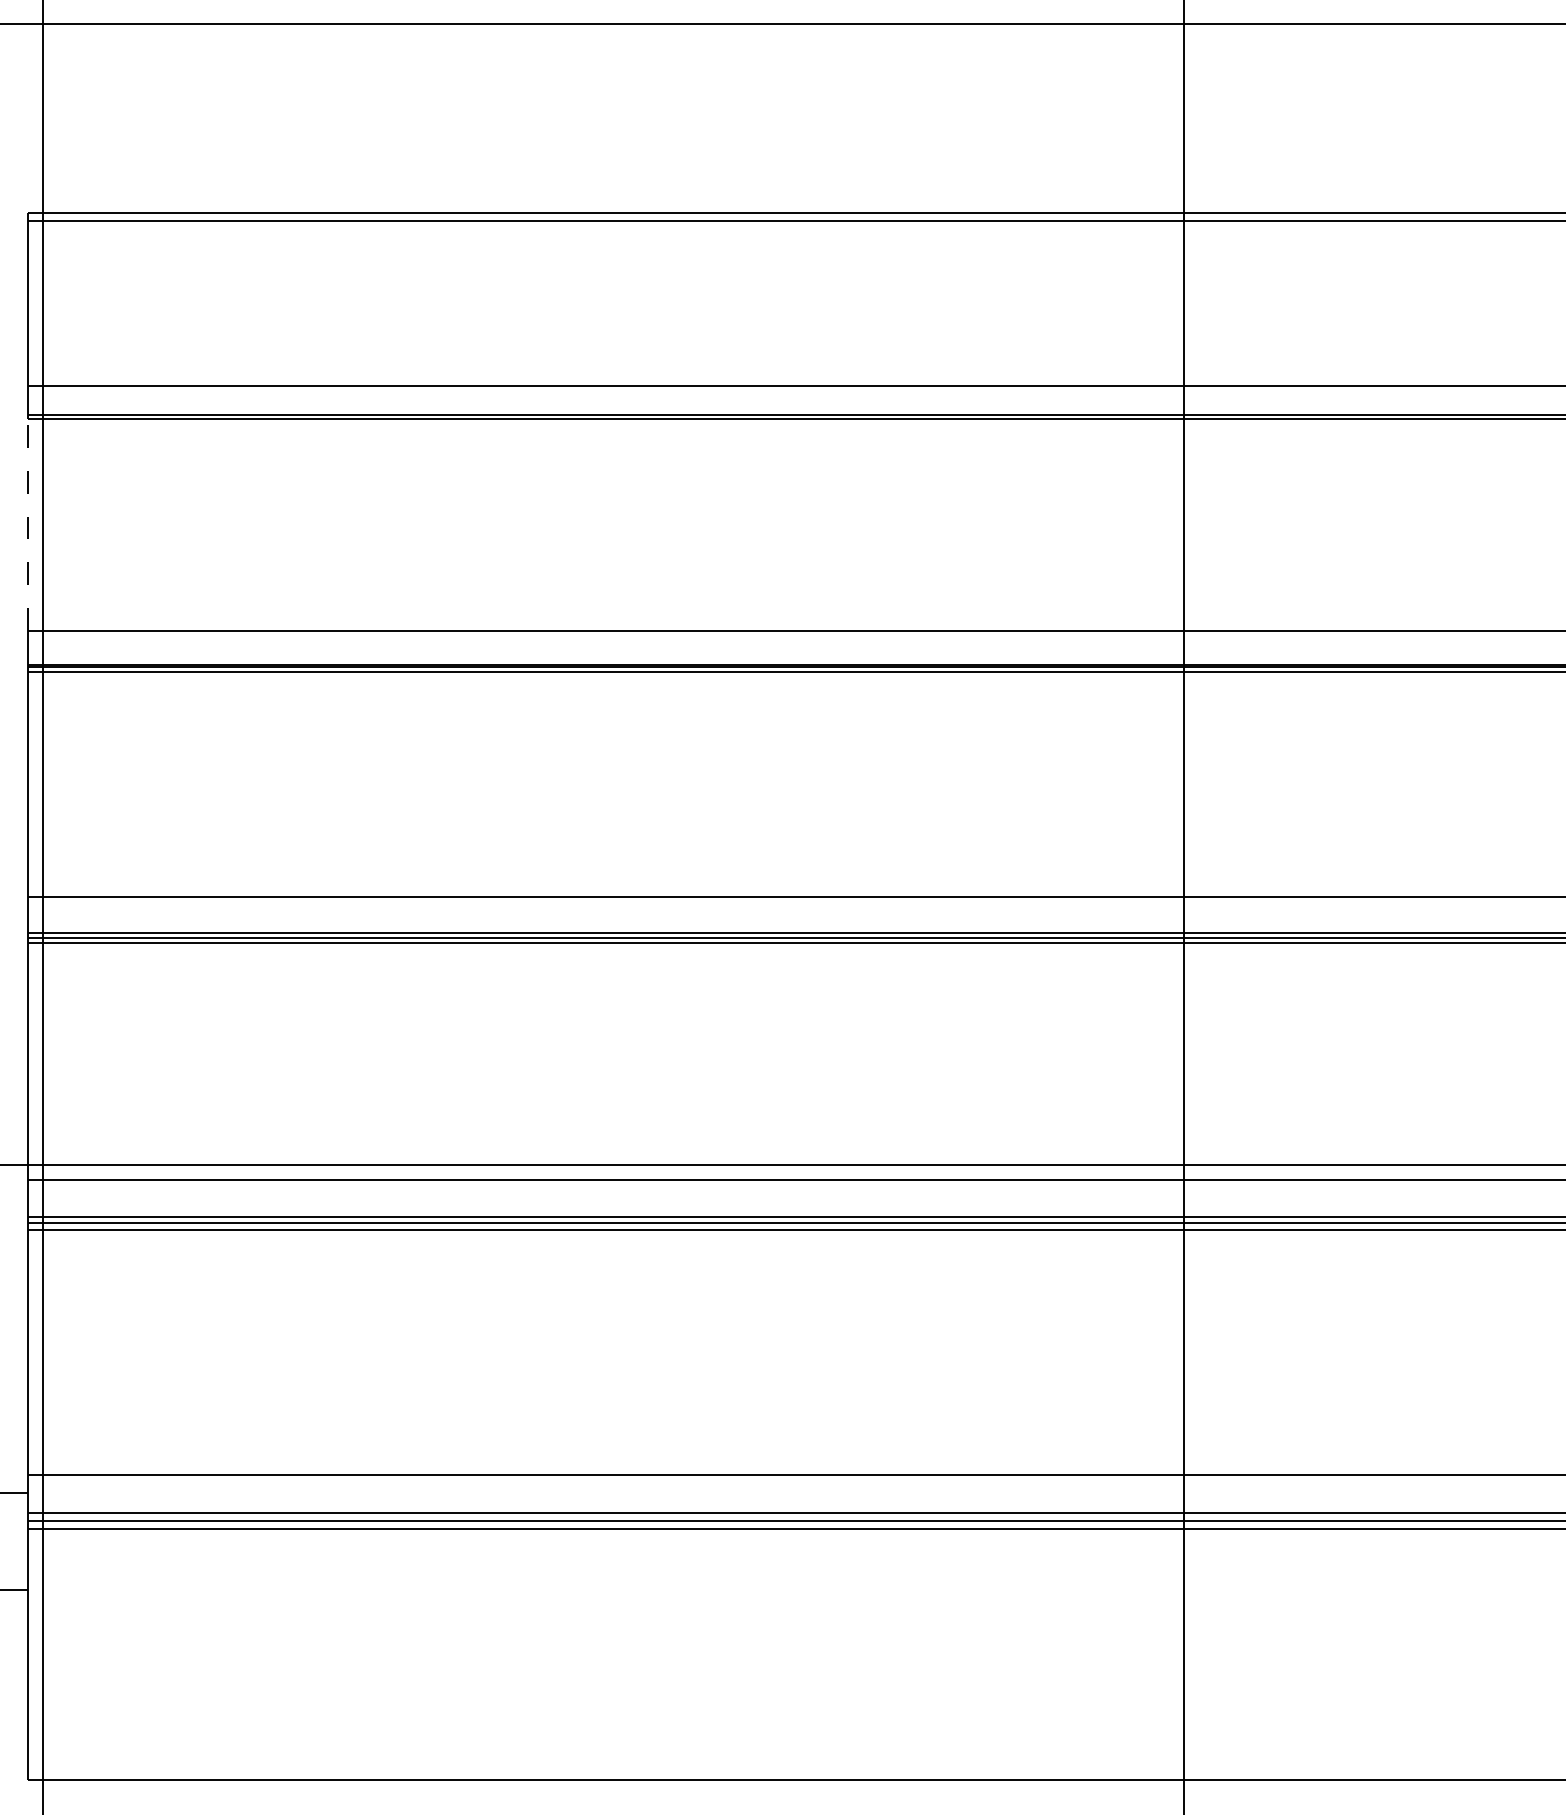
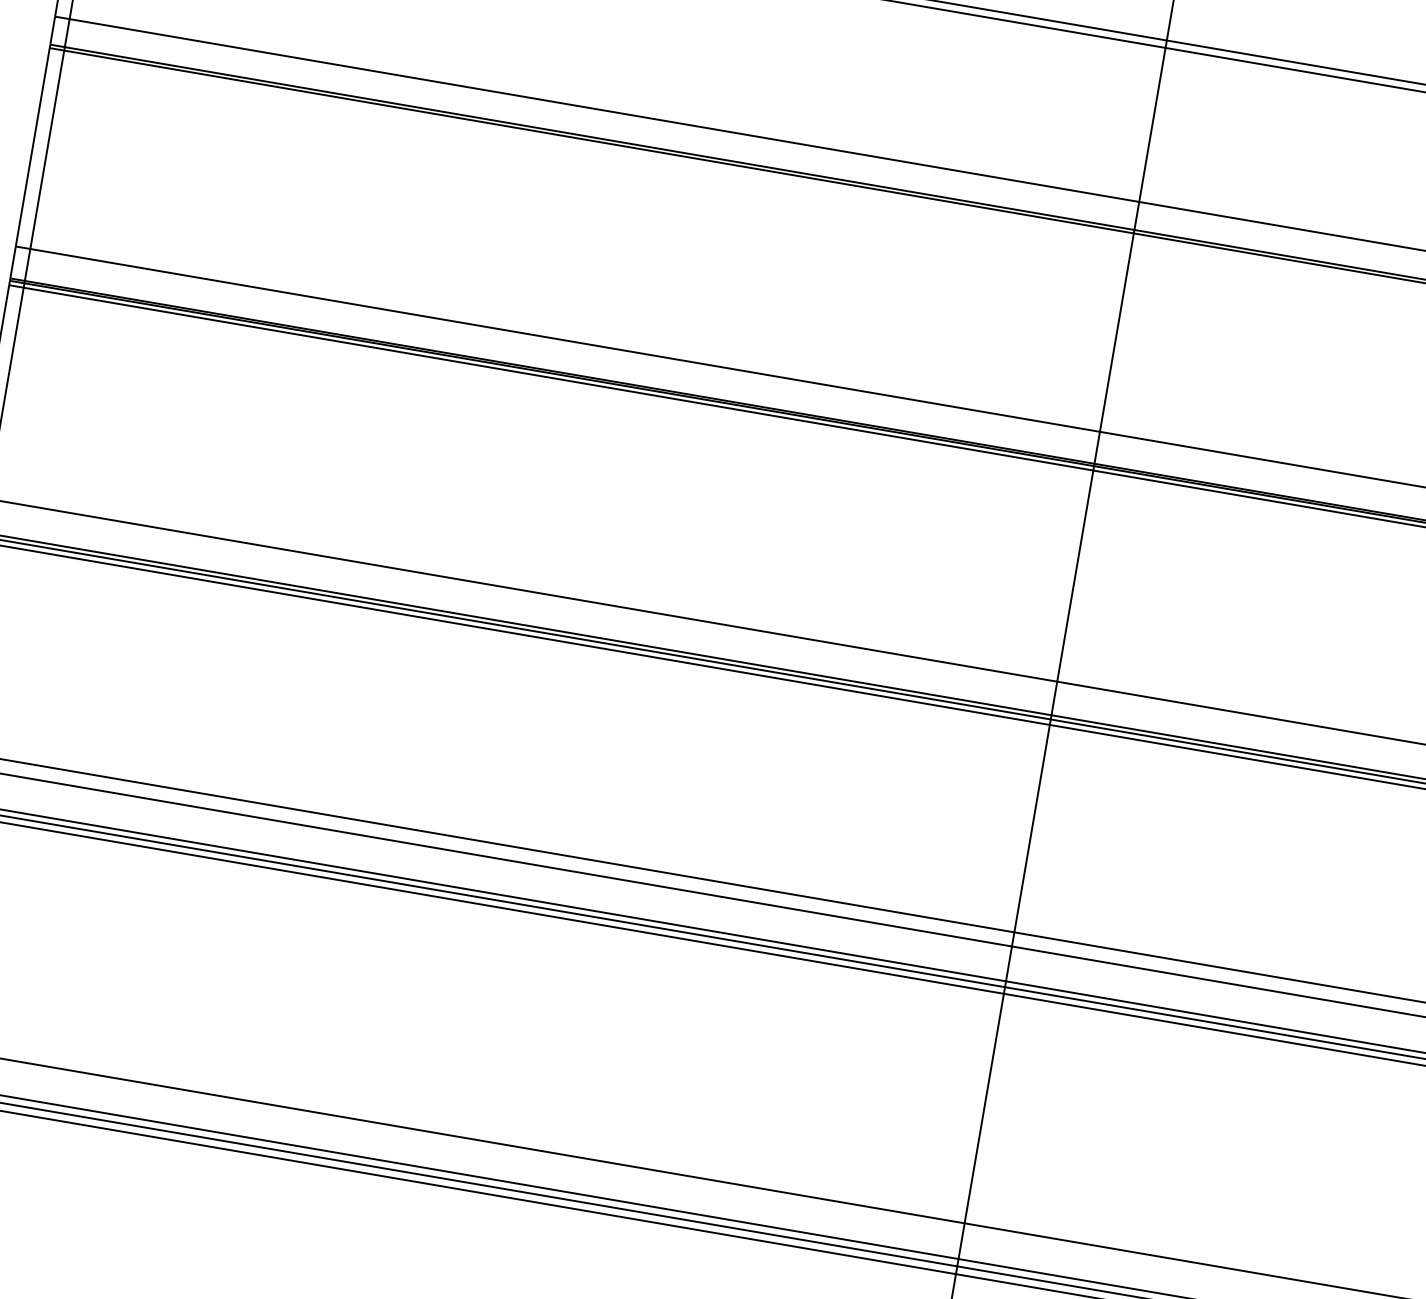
line: (27, 524) -> (32, 146), dashed -> solid

